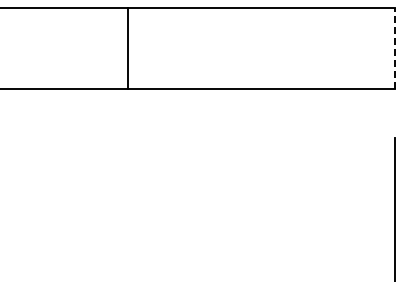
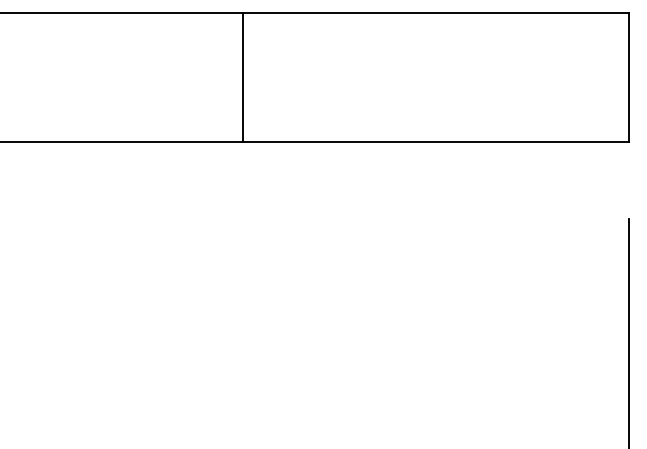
line: (128, 48) -> (243, 77), moved
line: (394, 48) -> (628, 77), dashed -> solid

